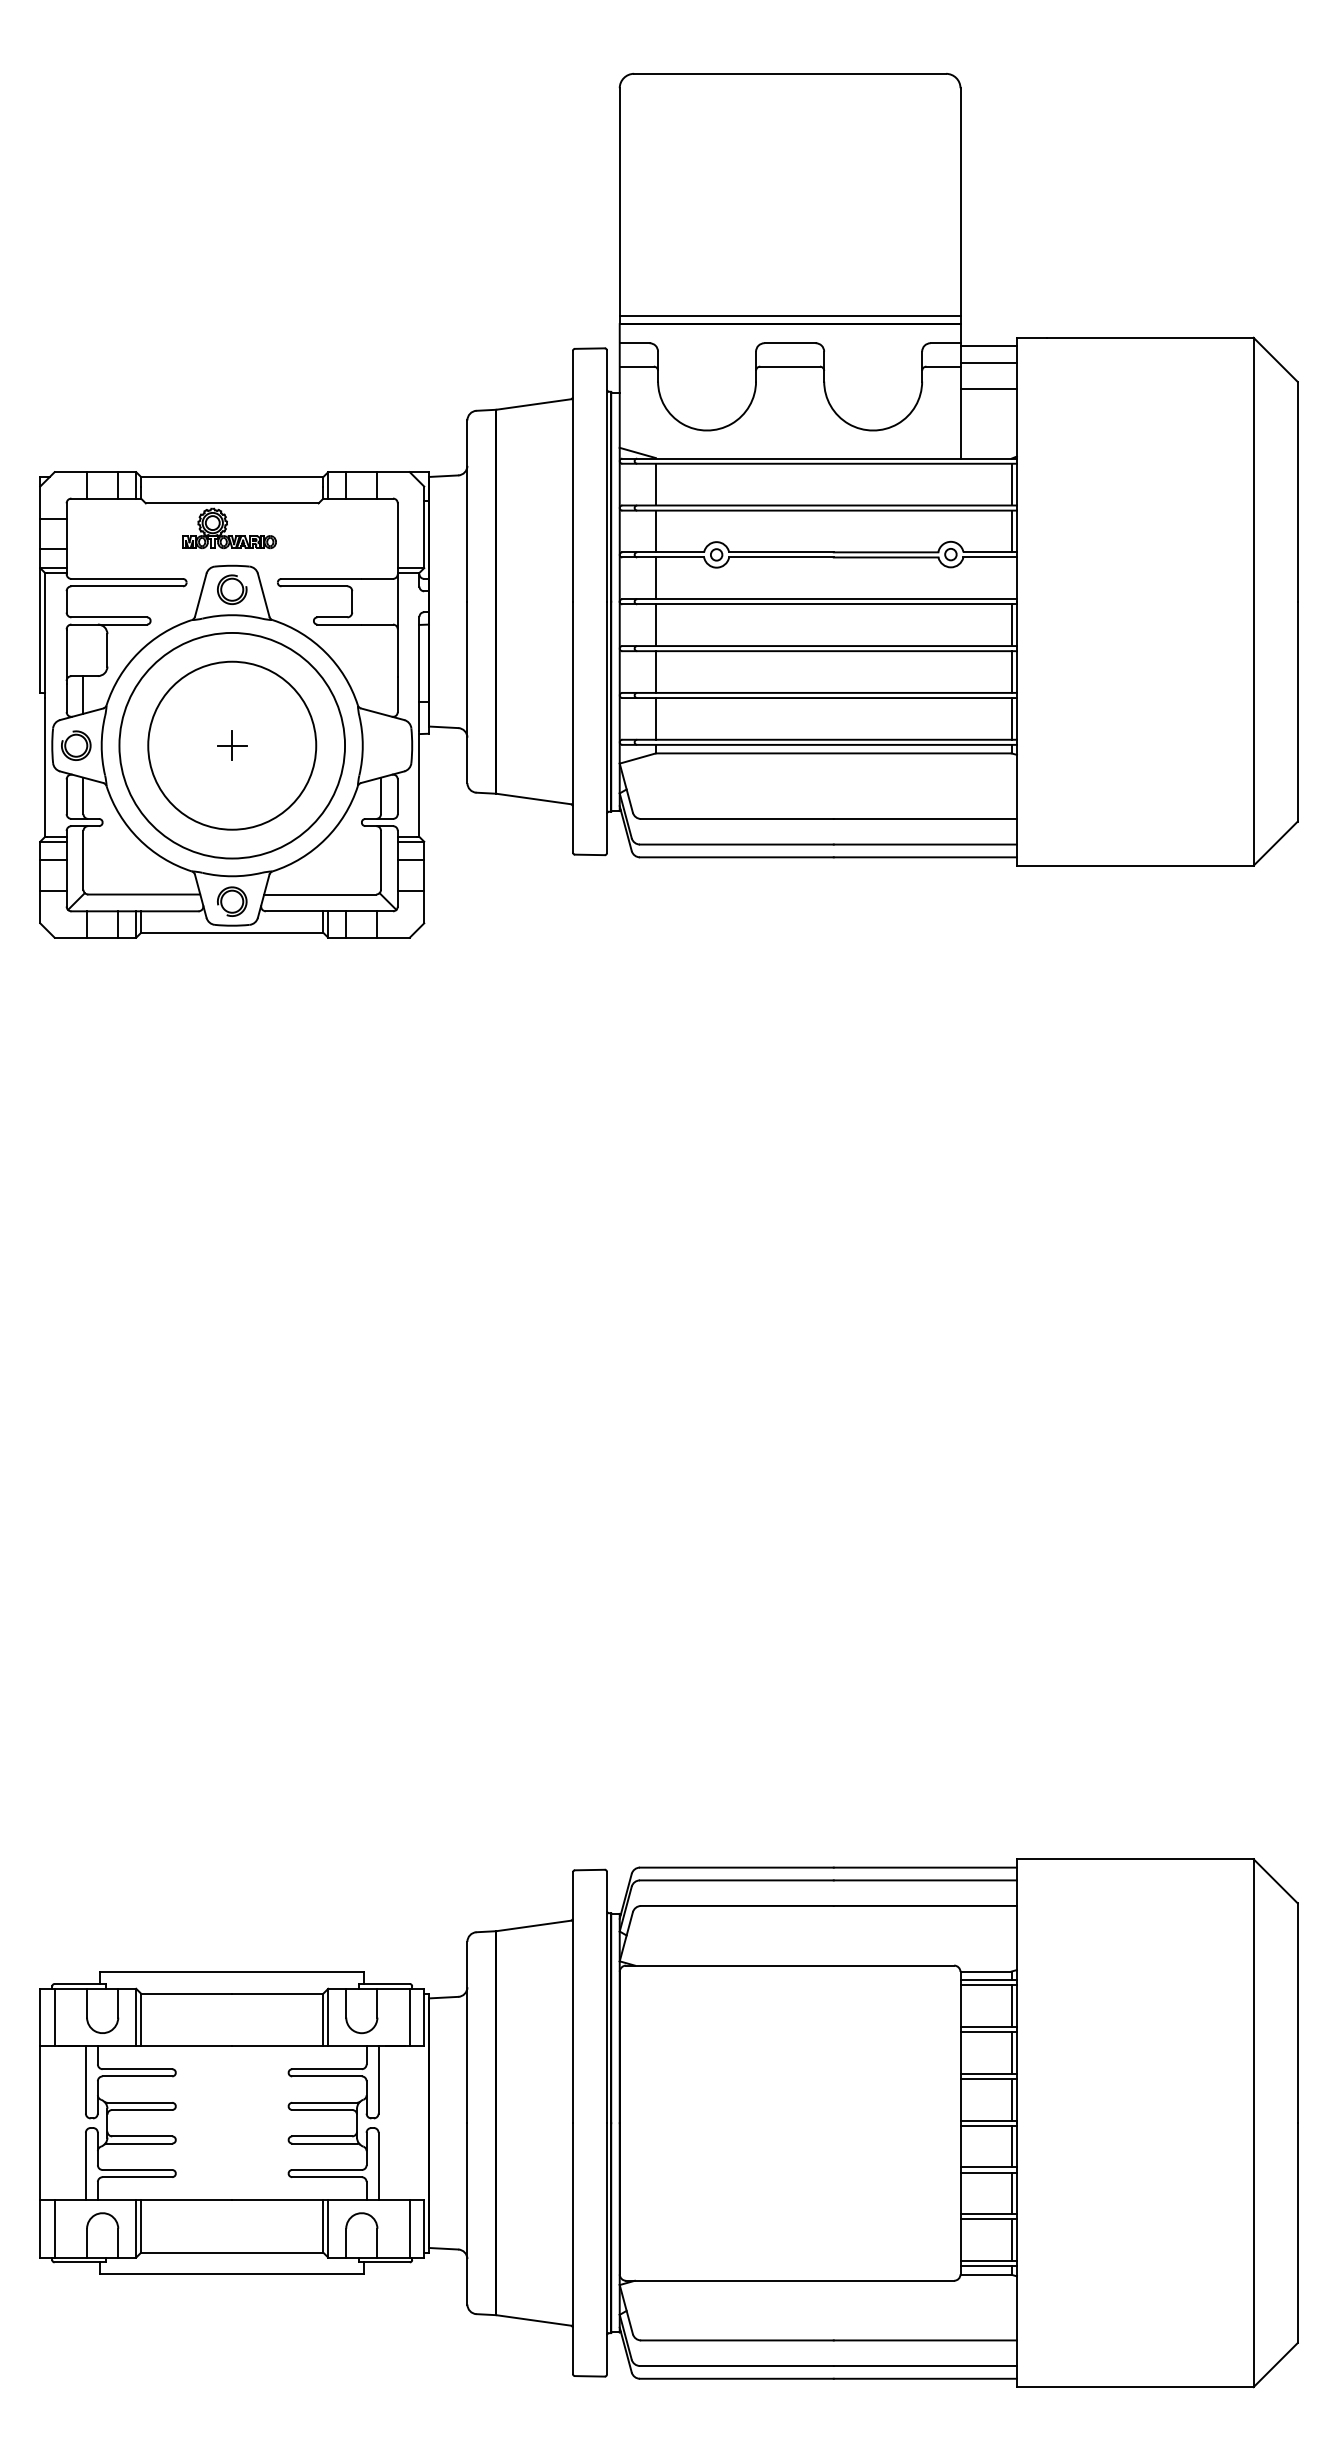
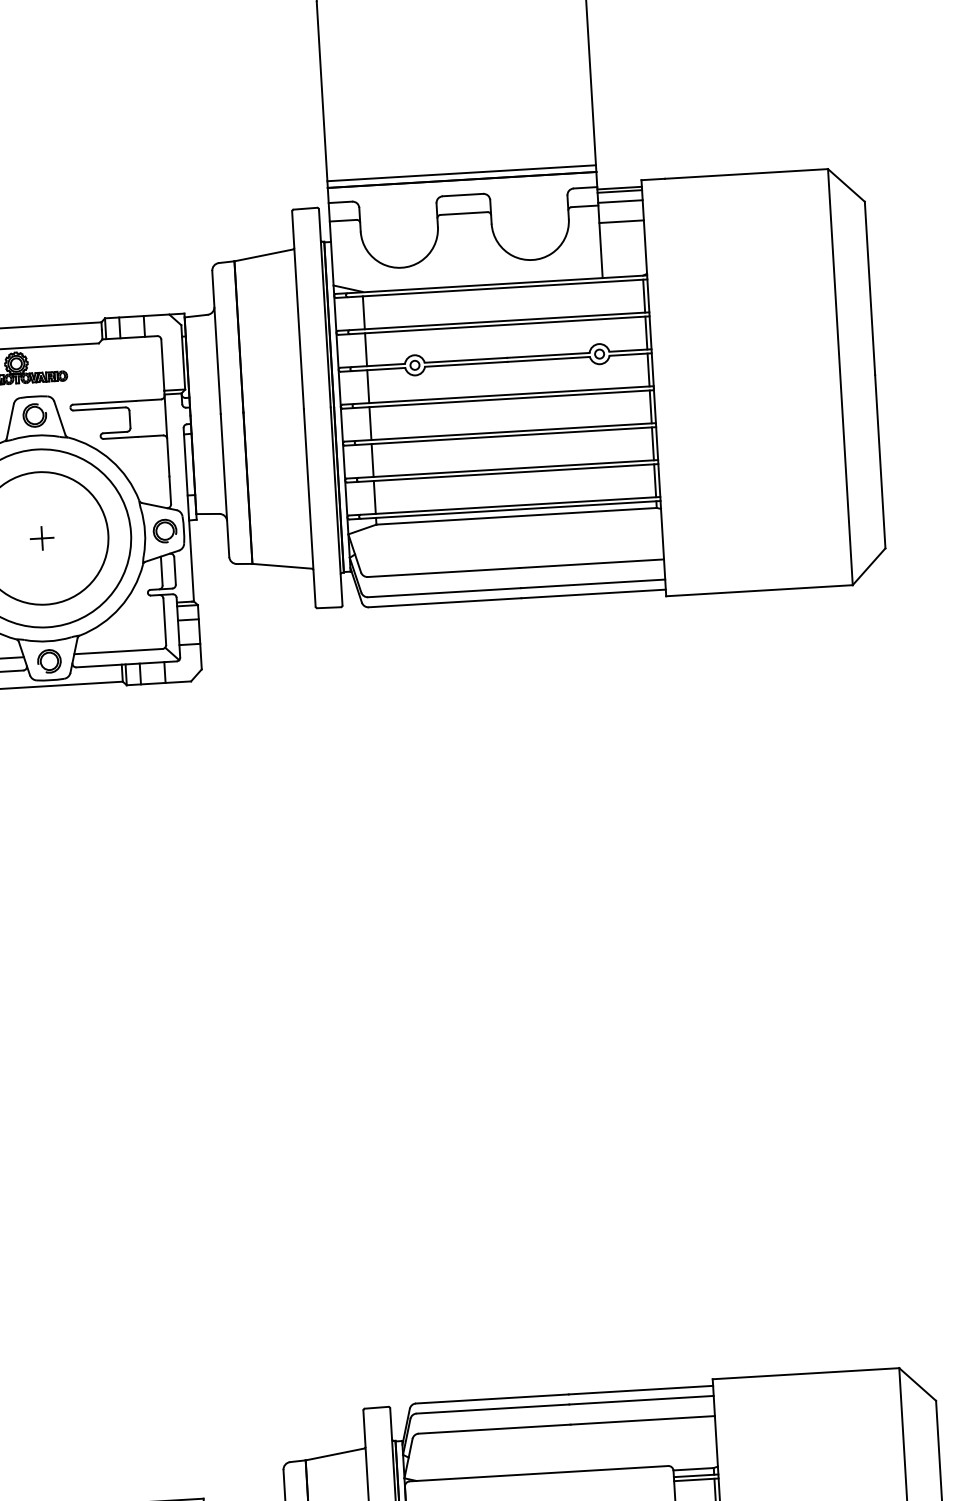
line: (988, 350) -> (619, 191), added
line: (1011, 578) -> (648, 370), added
part: (388, 745) -> (165, 530), added

